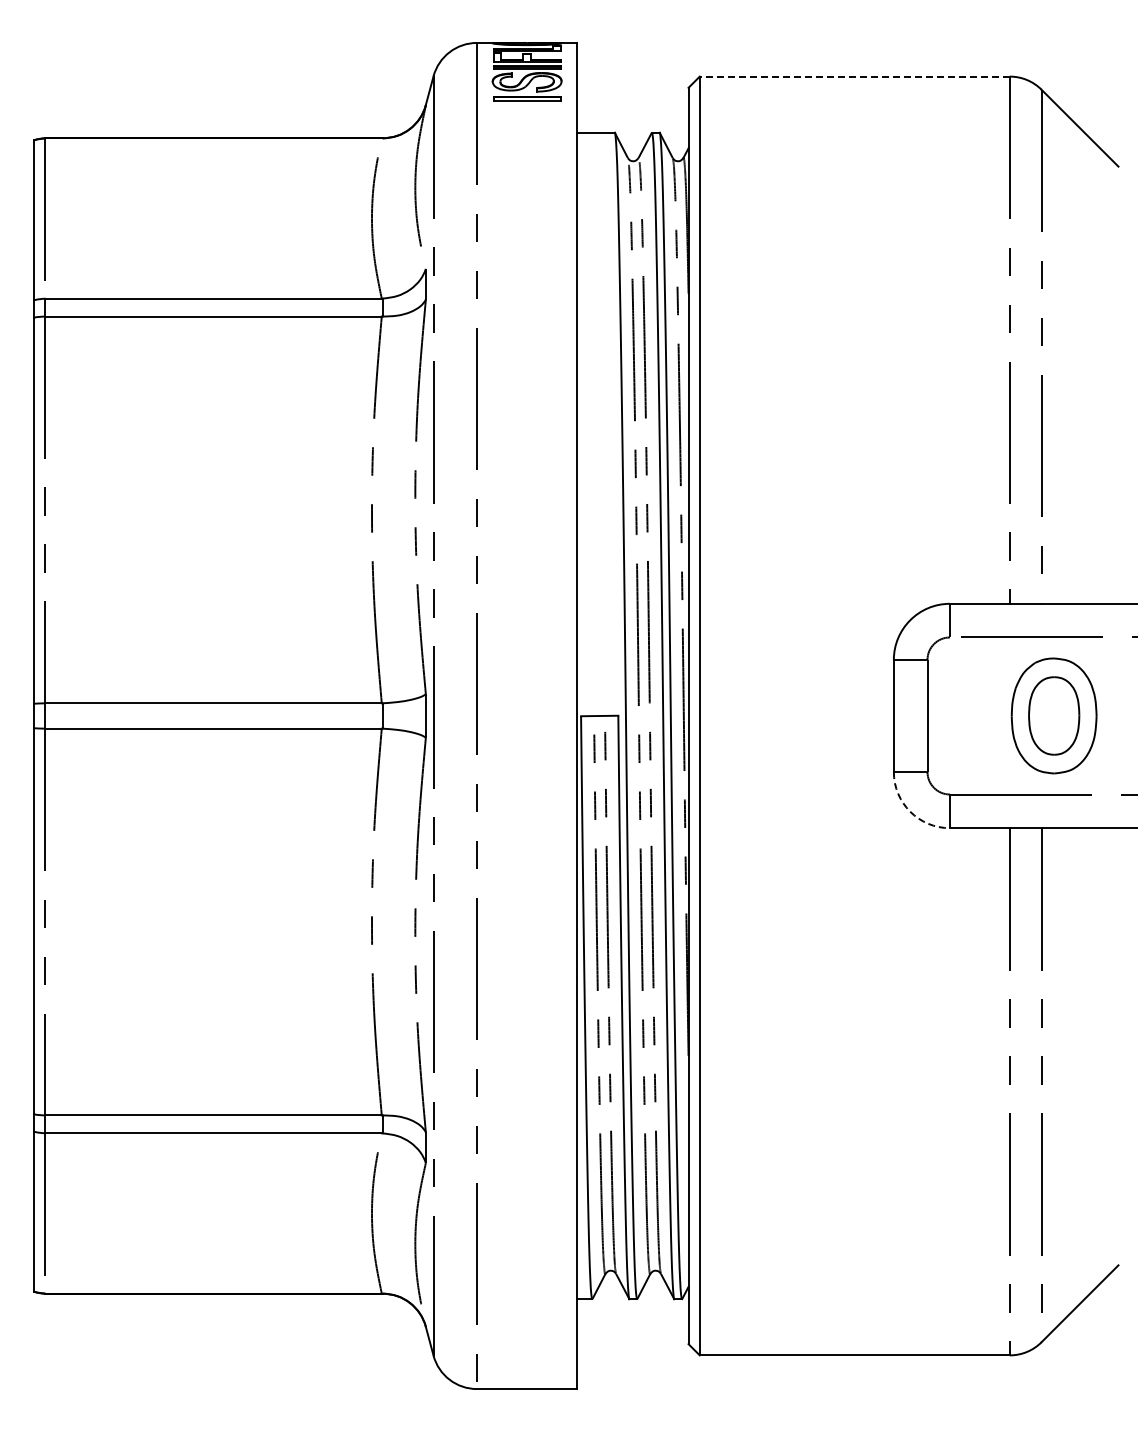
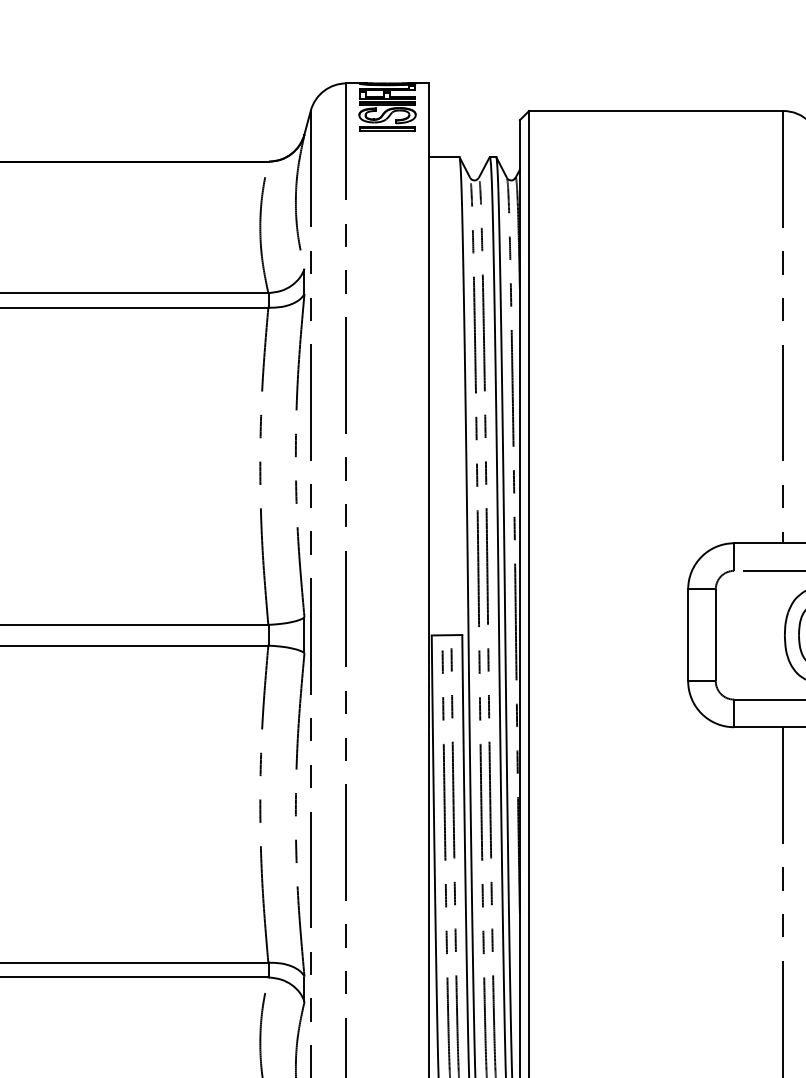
line: (854, 76) -> (655, 110), dashed -> solid
arc: (910, 811) -> (701, 713), dashed -> solid

